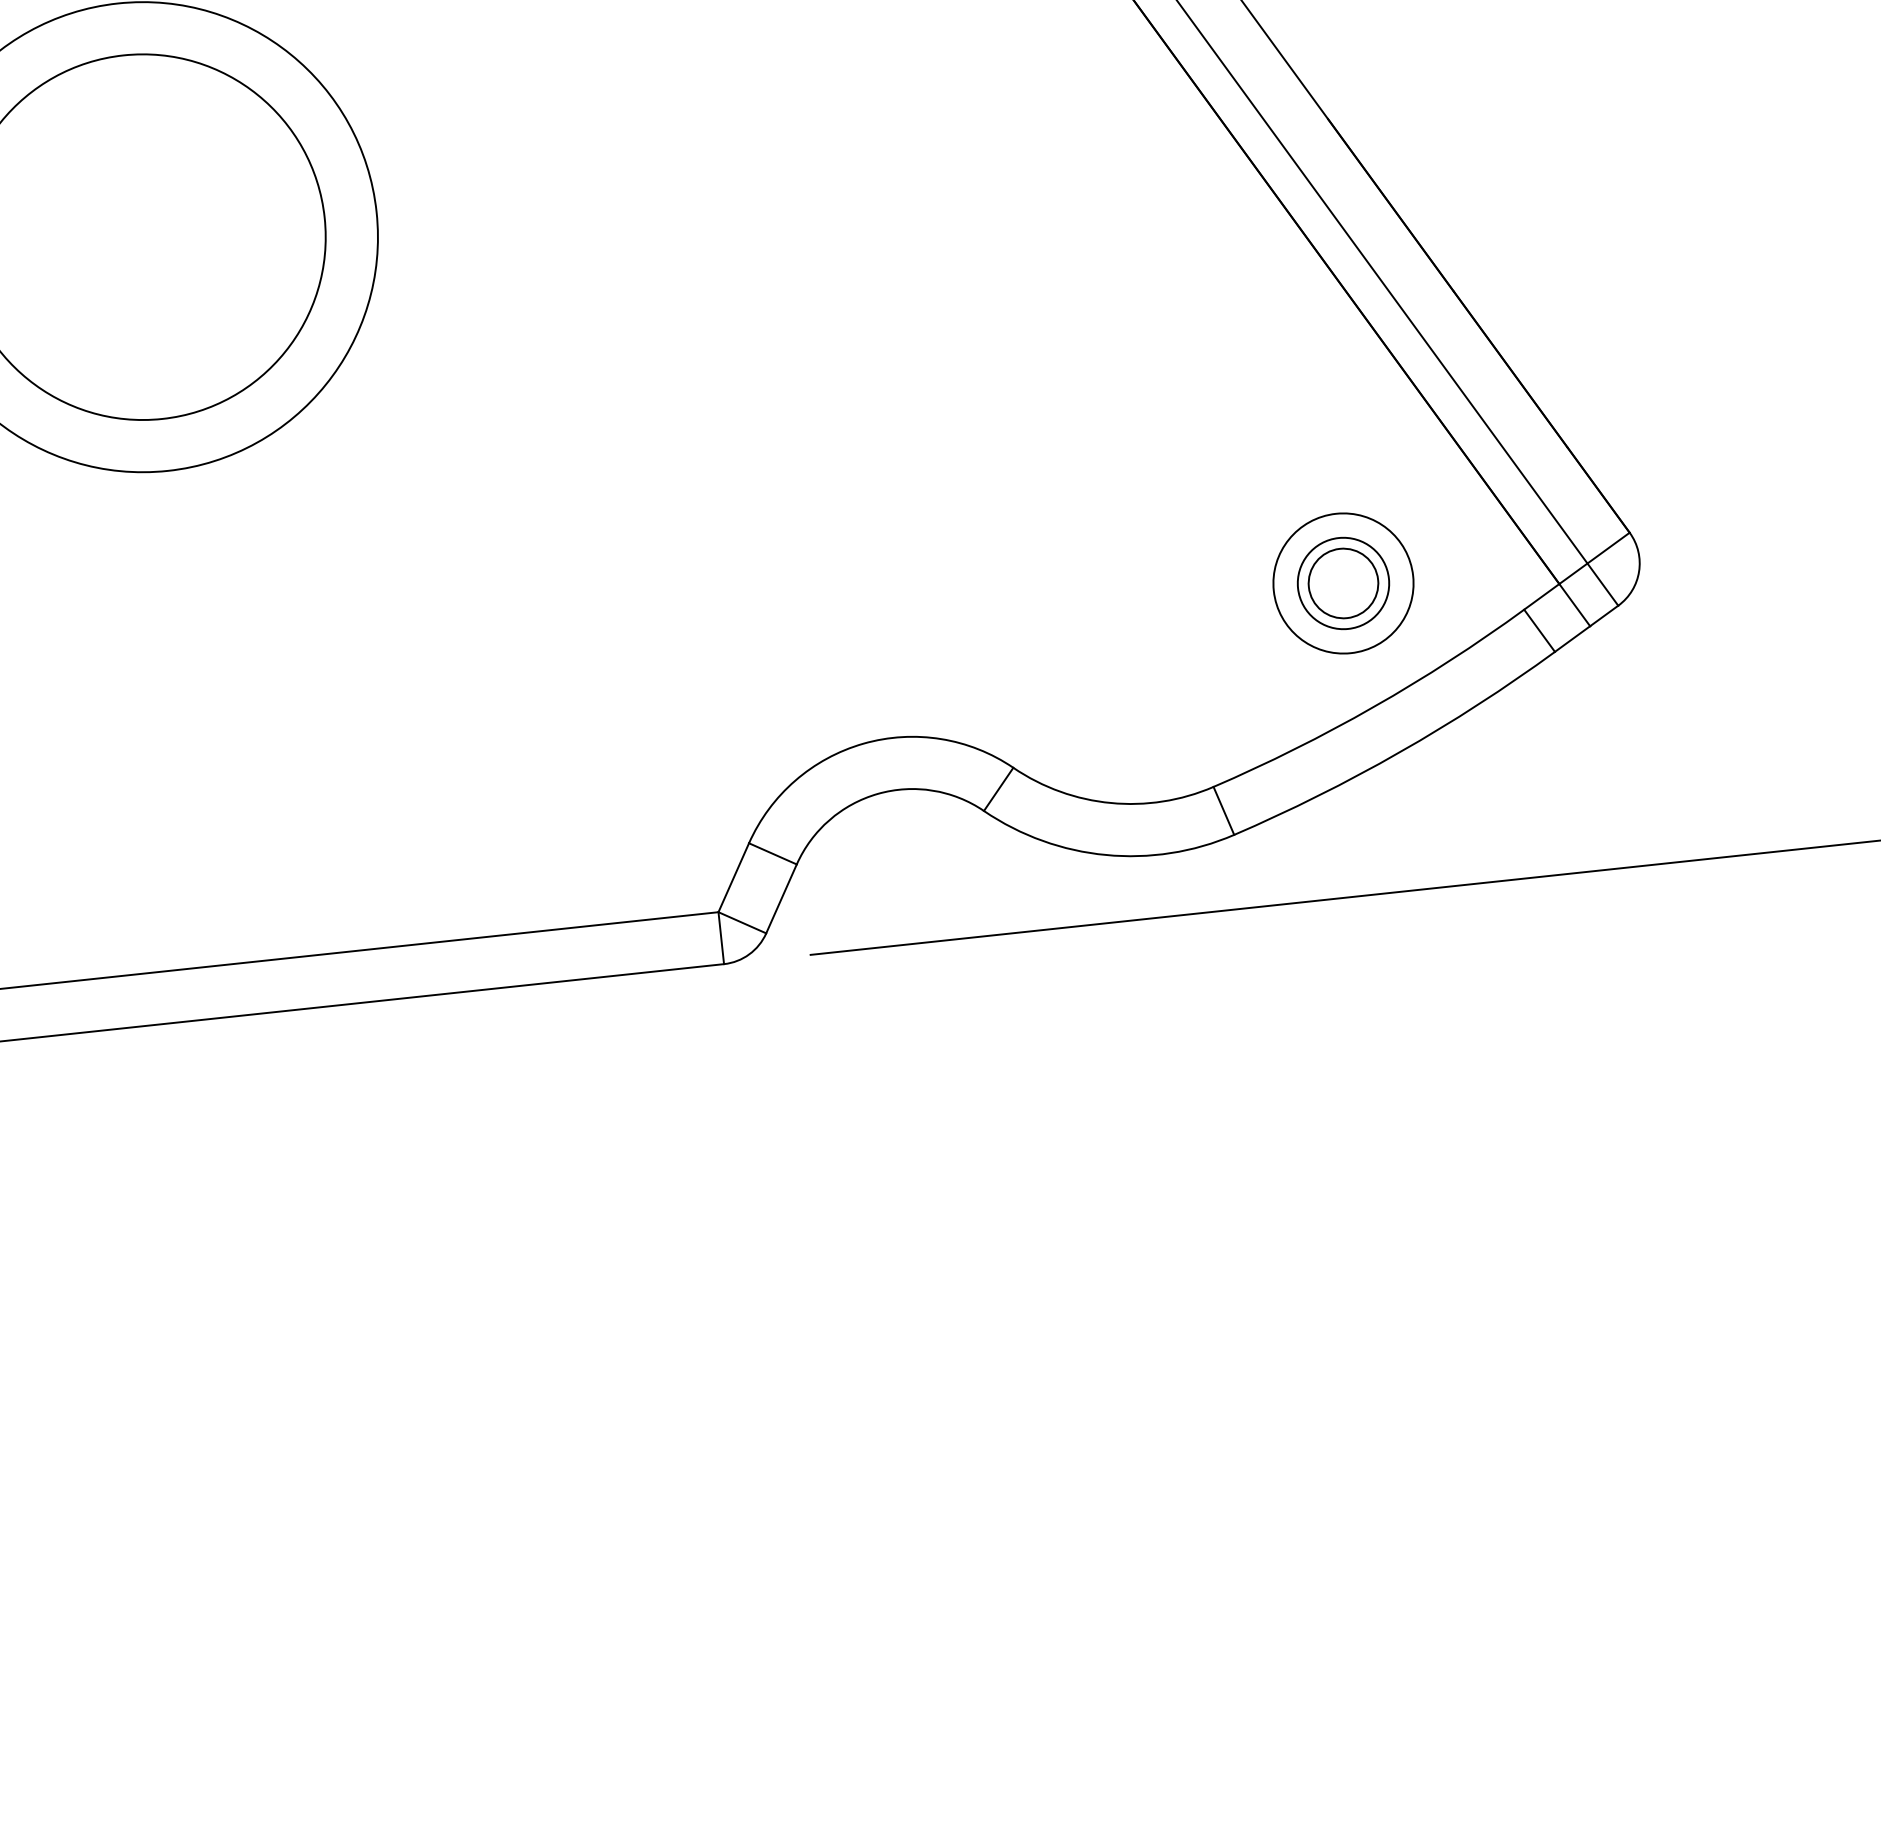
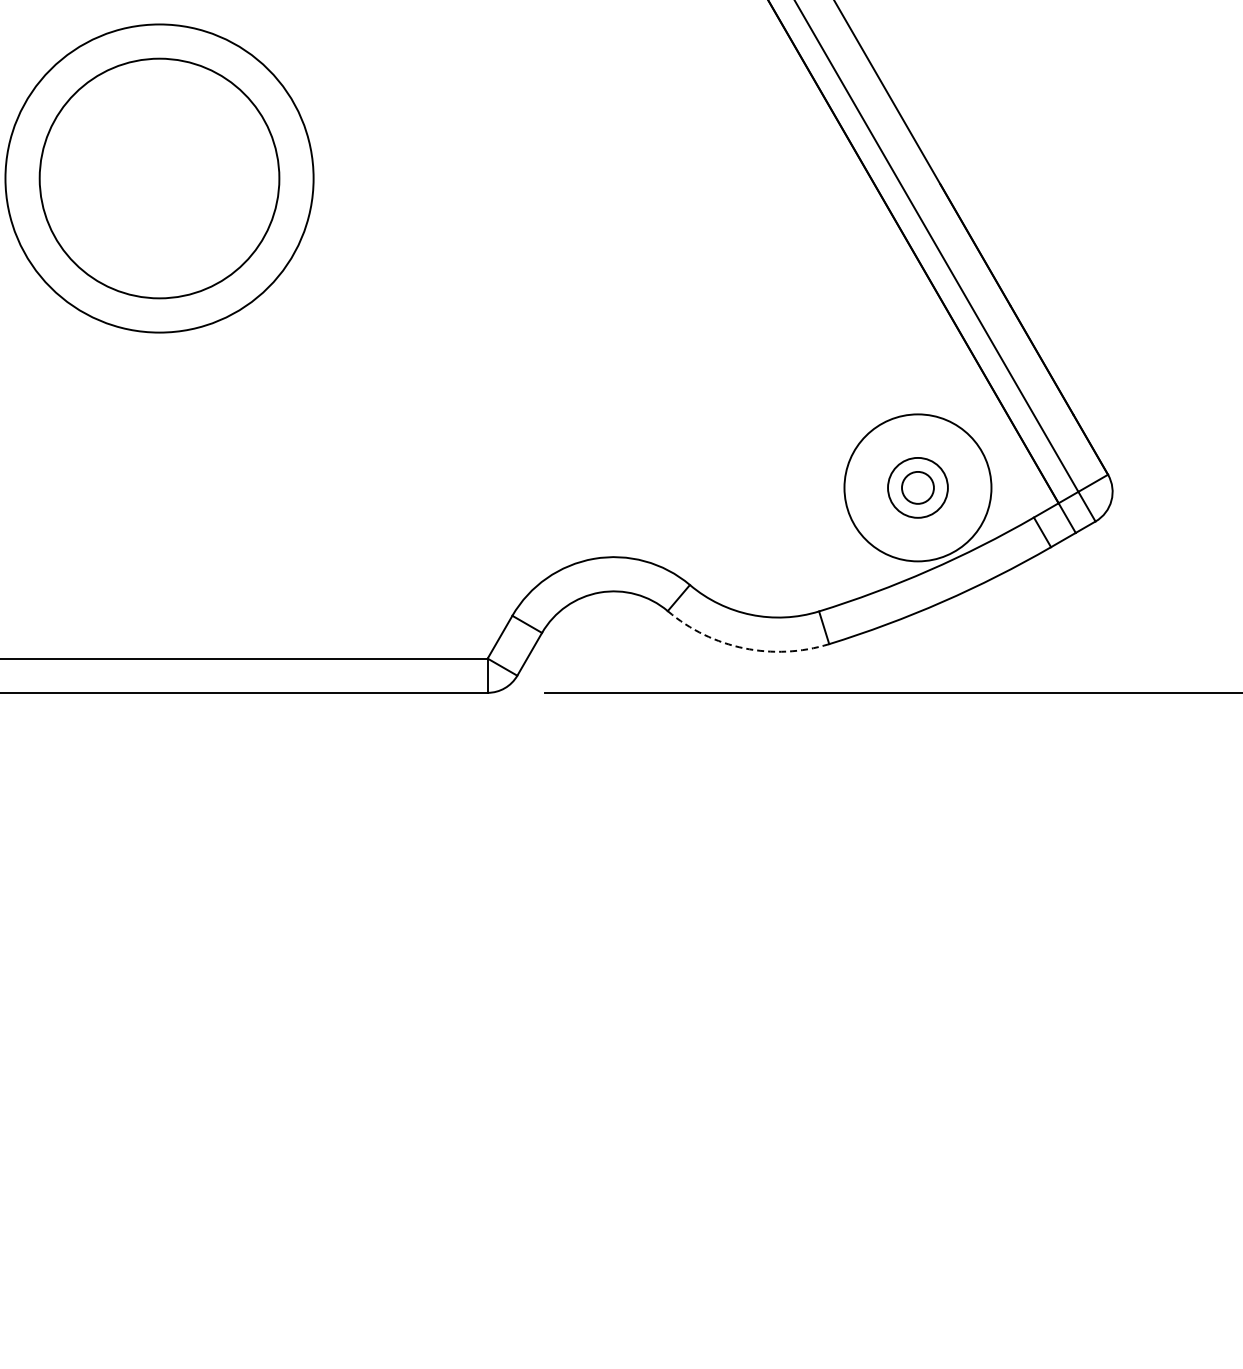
circle: (1342, 582) -> (917, 487), size x0.7
circle: (1342, 582) -> (917, 487), size x1.6
arc: (1106, 855) -> (744, 648), solid -> dashed

